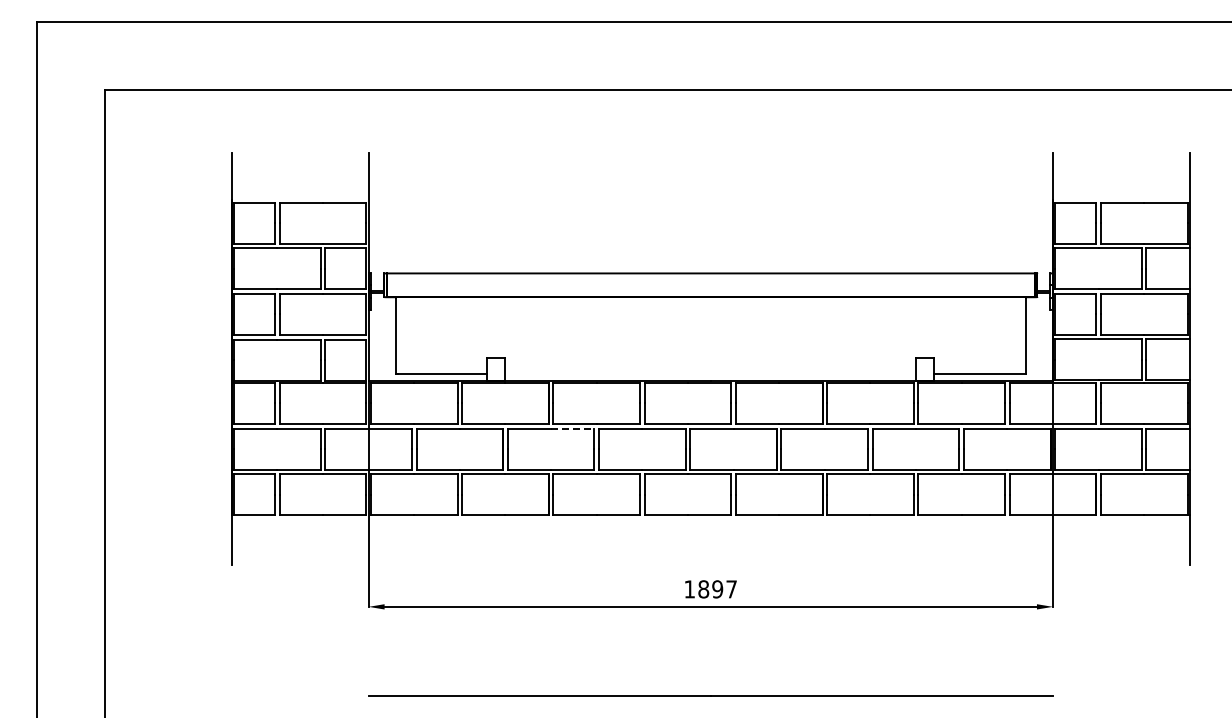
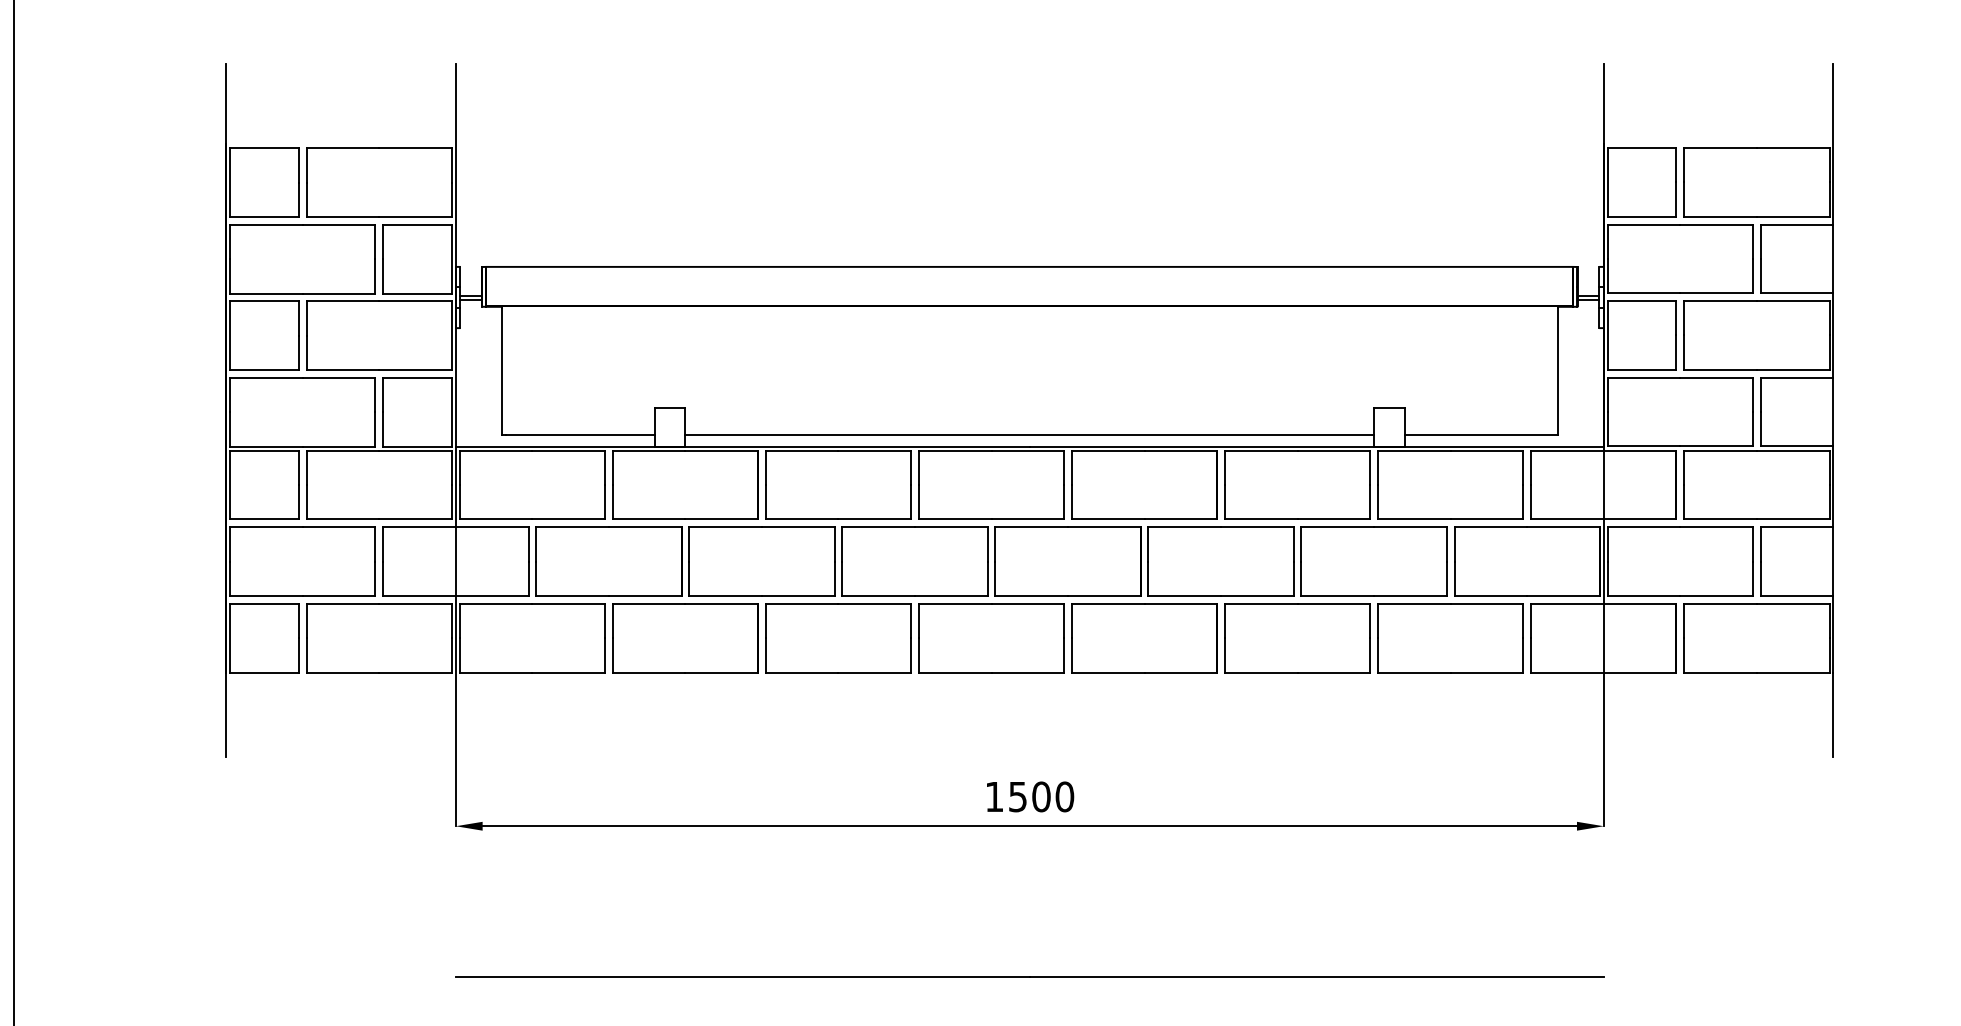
line: (710, 373) -> (1029, 434), added
line: (572, 428) -> (797, 527), dashed -> solid
text: (717, 589) -> (1041, 797), 1897 -> 1500

